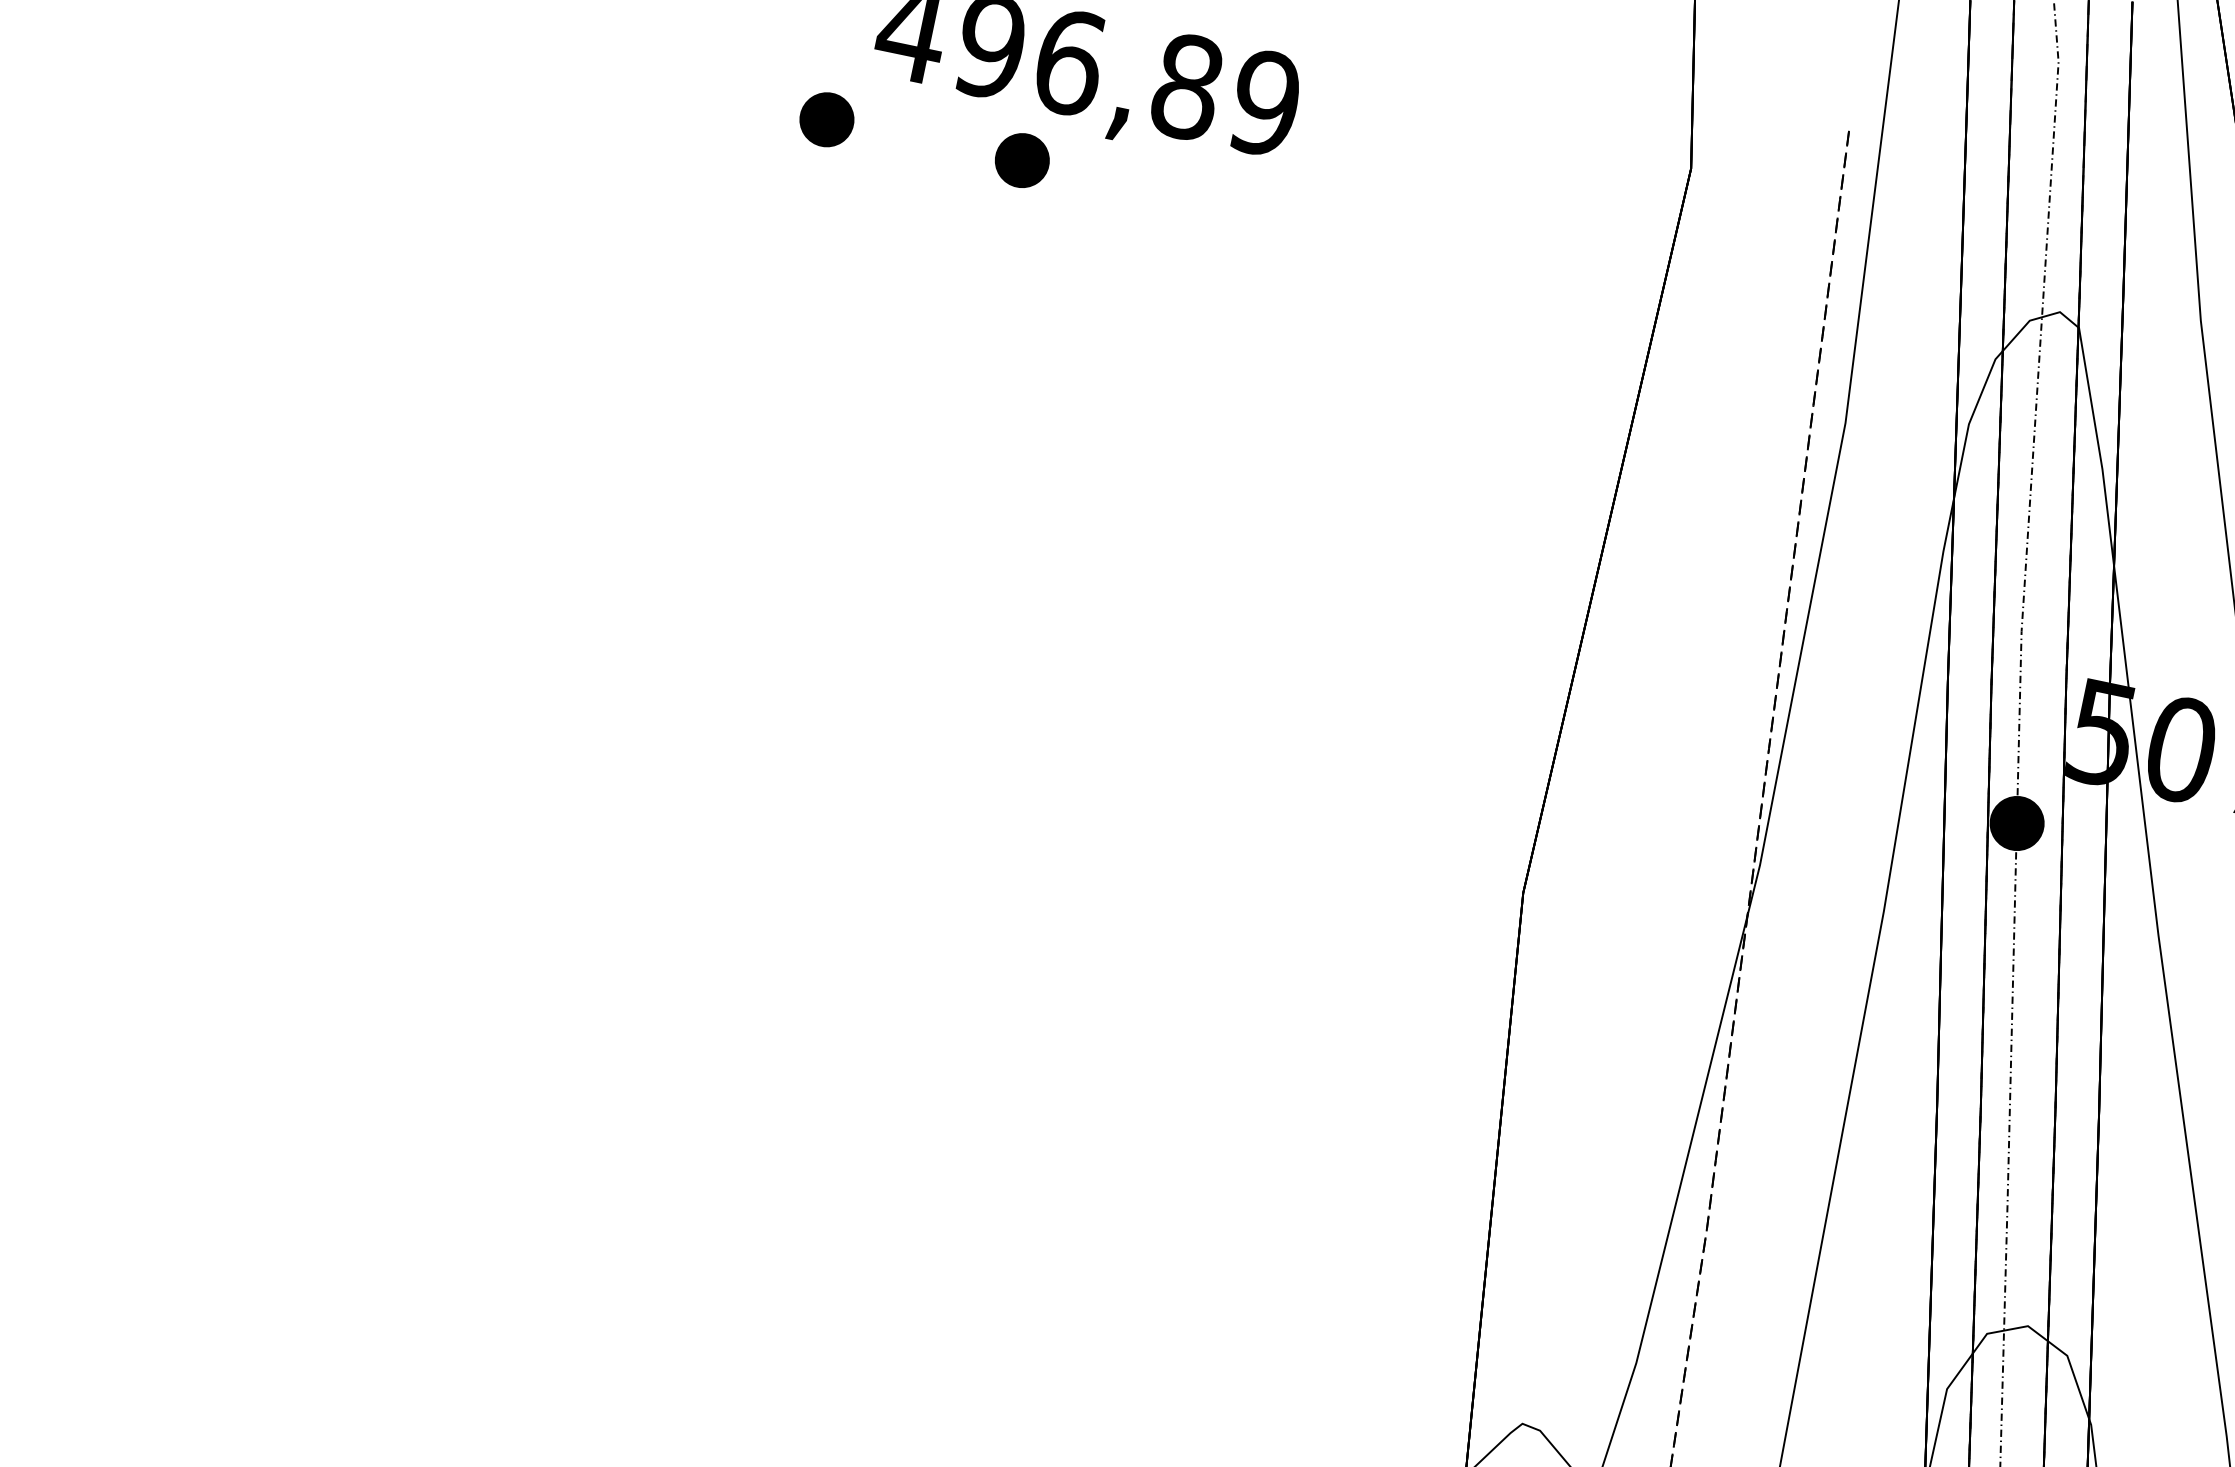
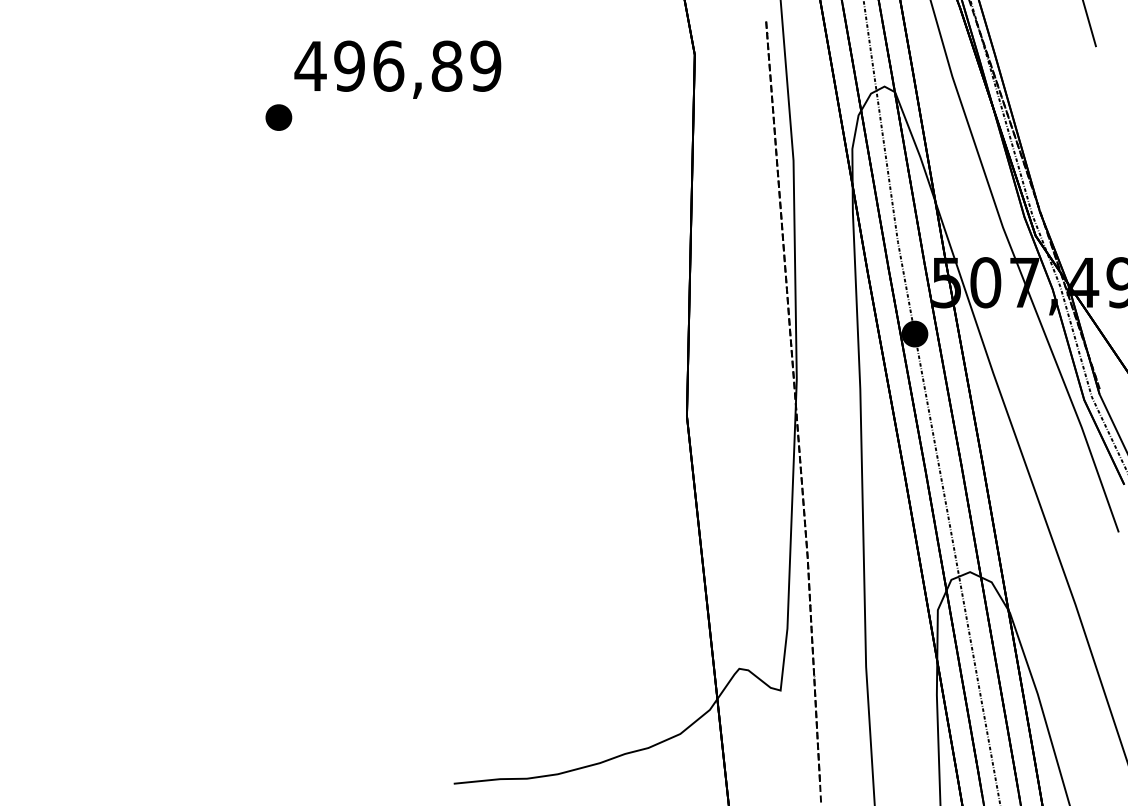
part: (1021, 160) -> (375, 117), removed

